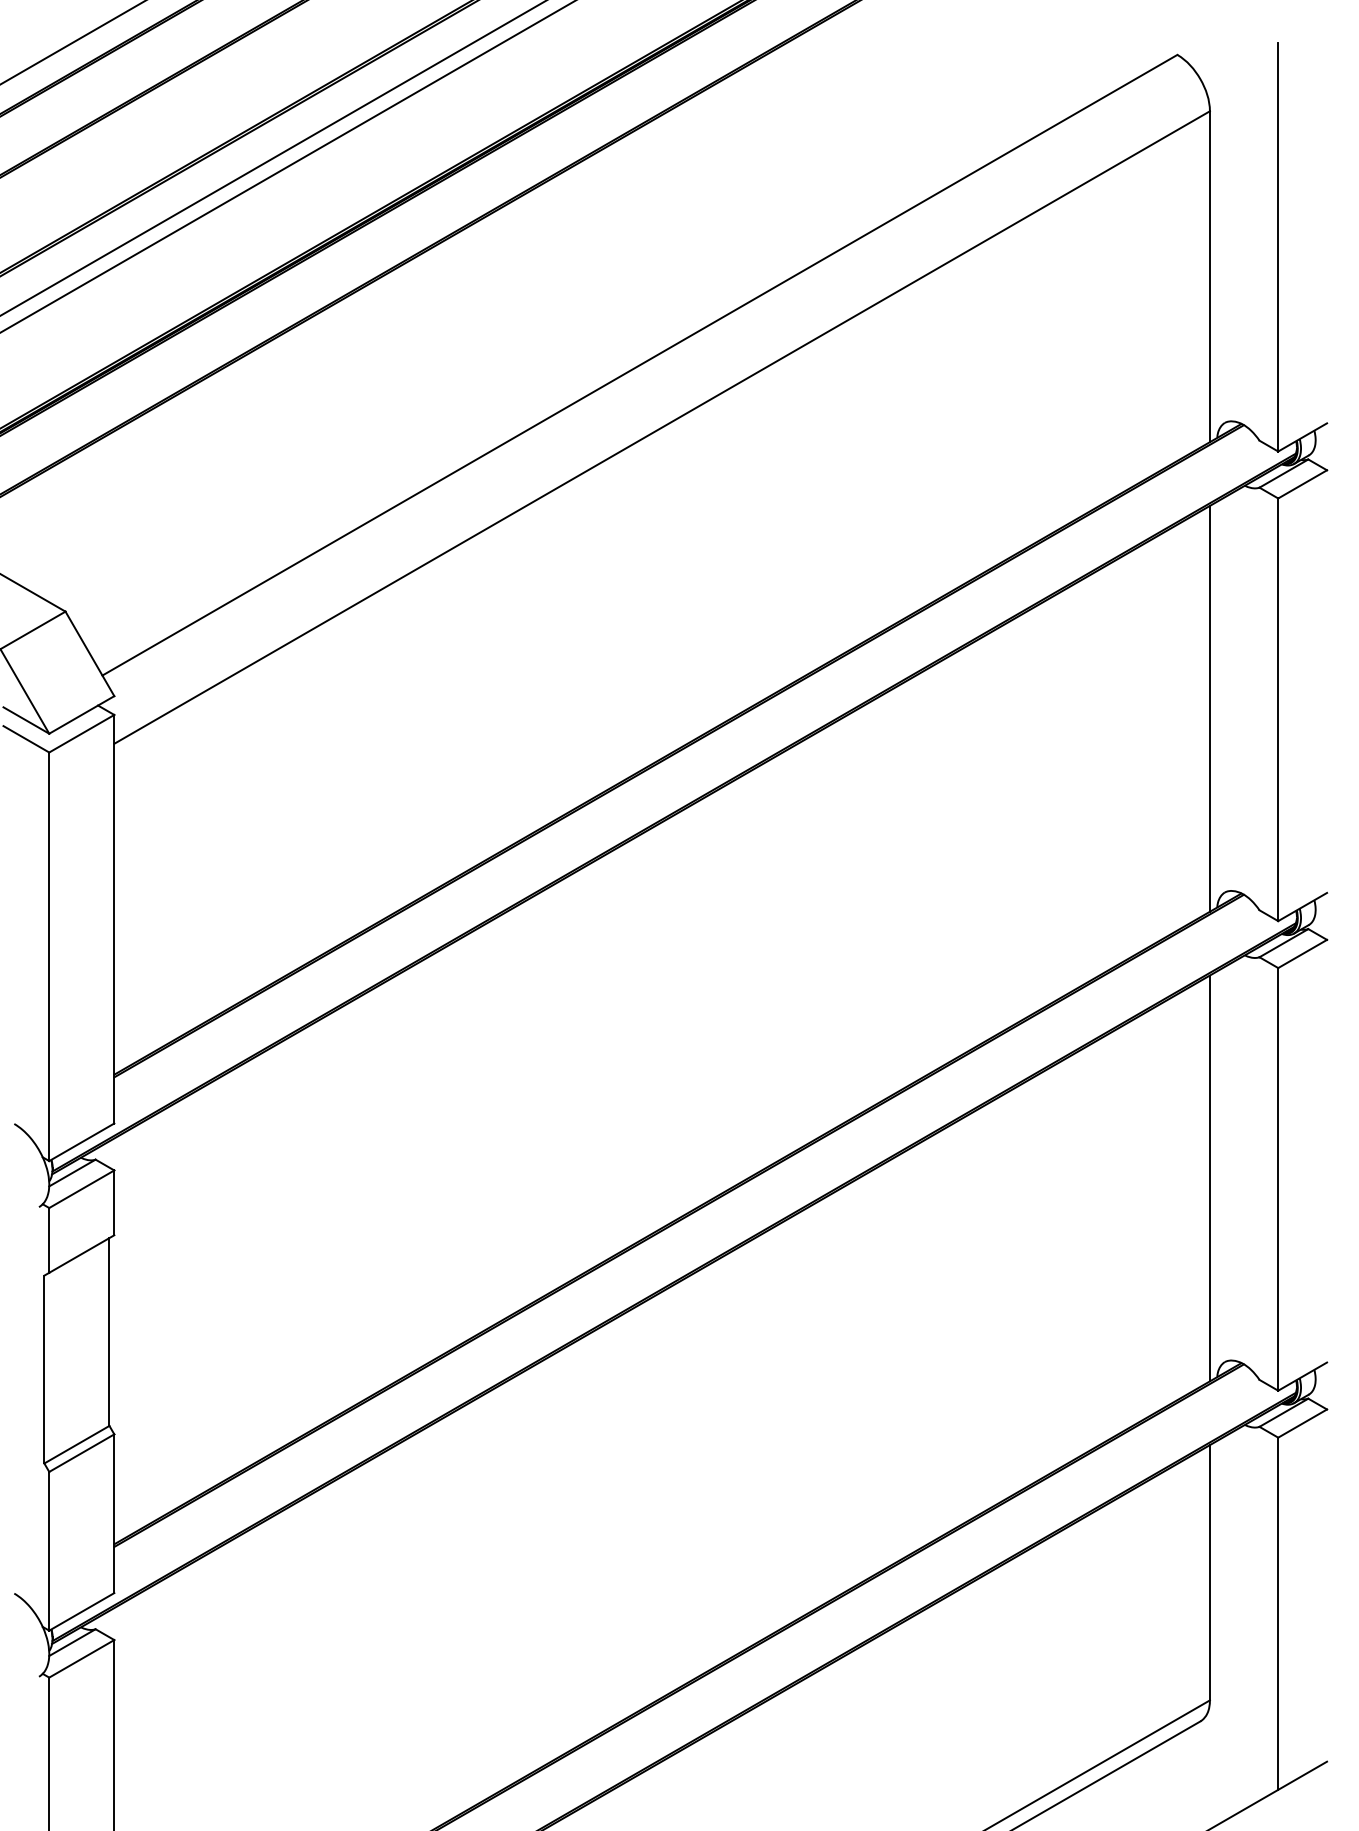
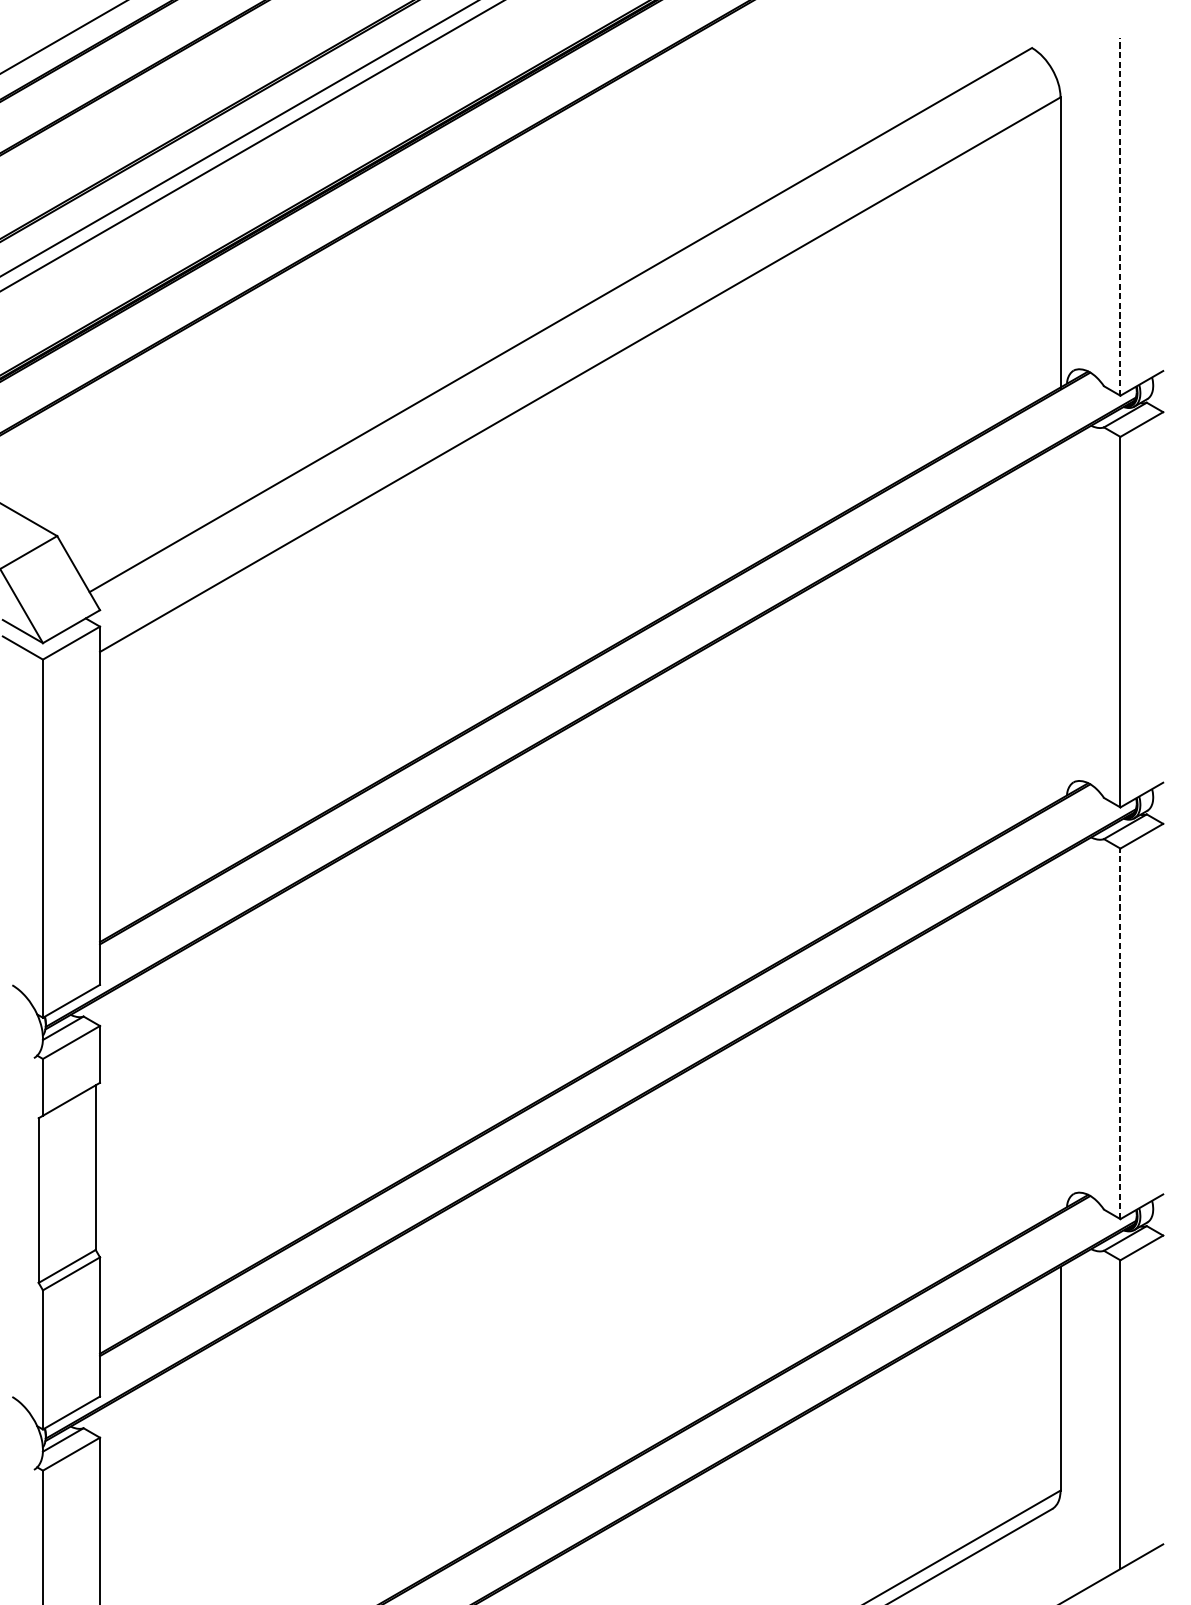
line: (1278, 246) -> (1120, 215), solid -> dashed
line: (1209, 708) -> (1060, 621), removed
line: (1209, 1178) -> (1060, 1033), removed
line: (1278, 1178) -> (1120, 1033), solid -> dashed

